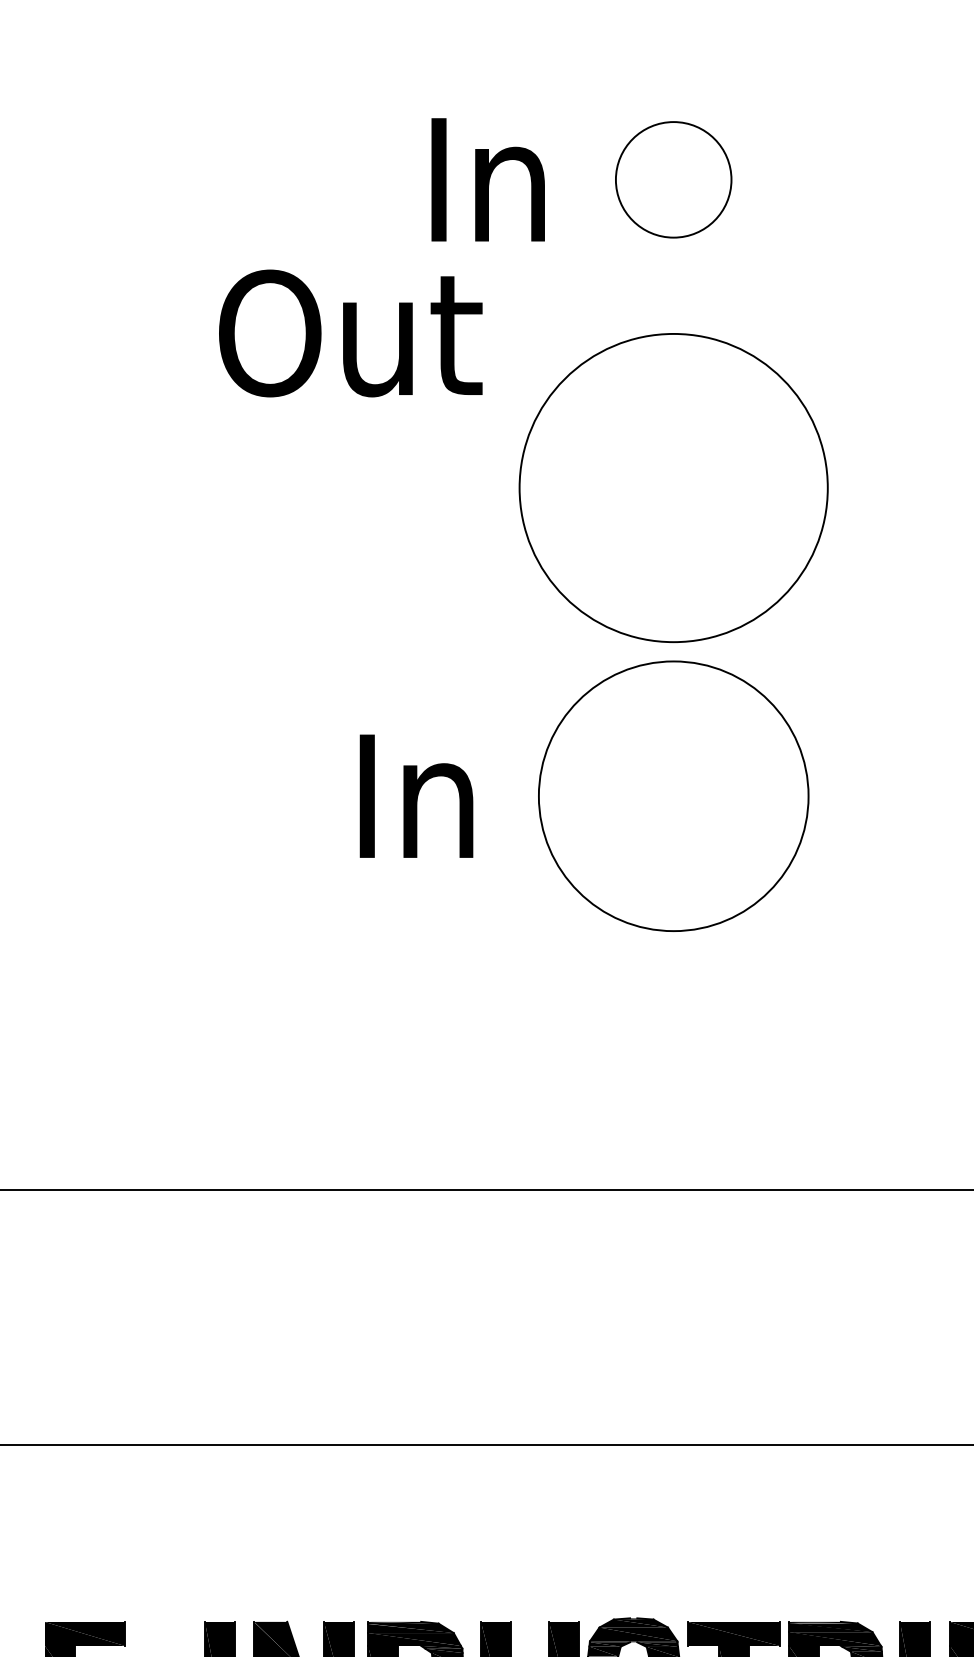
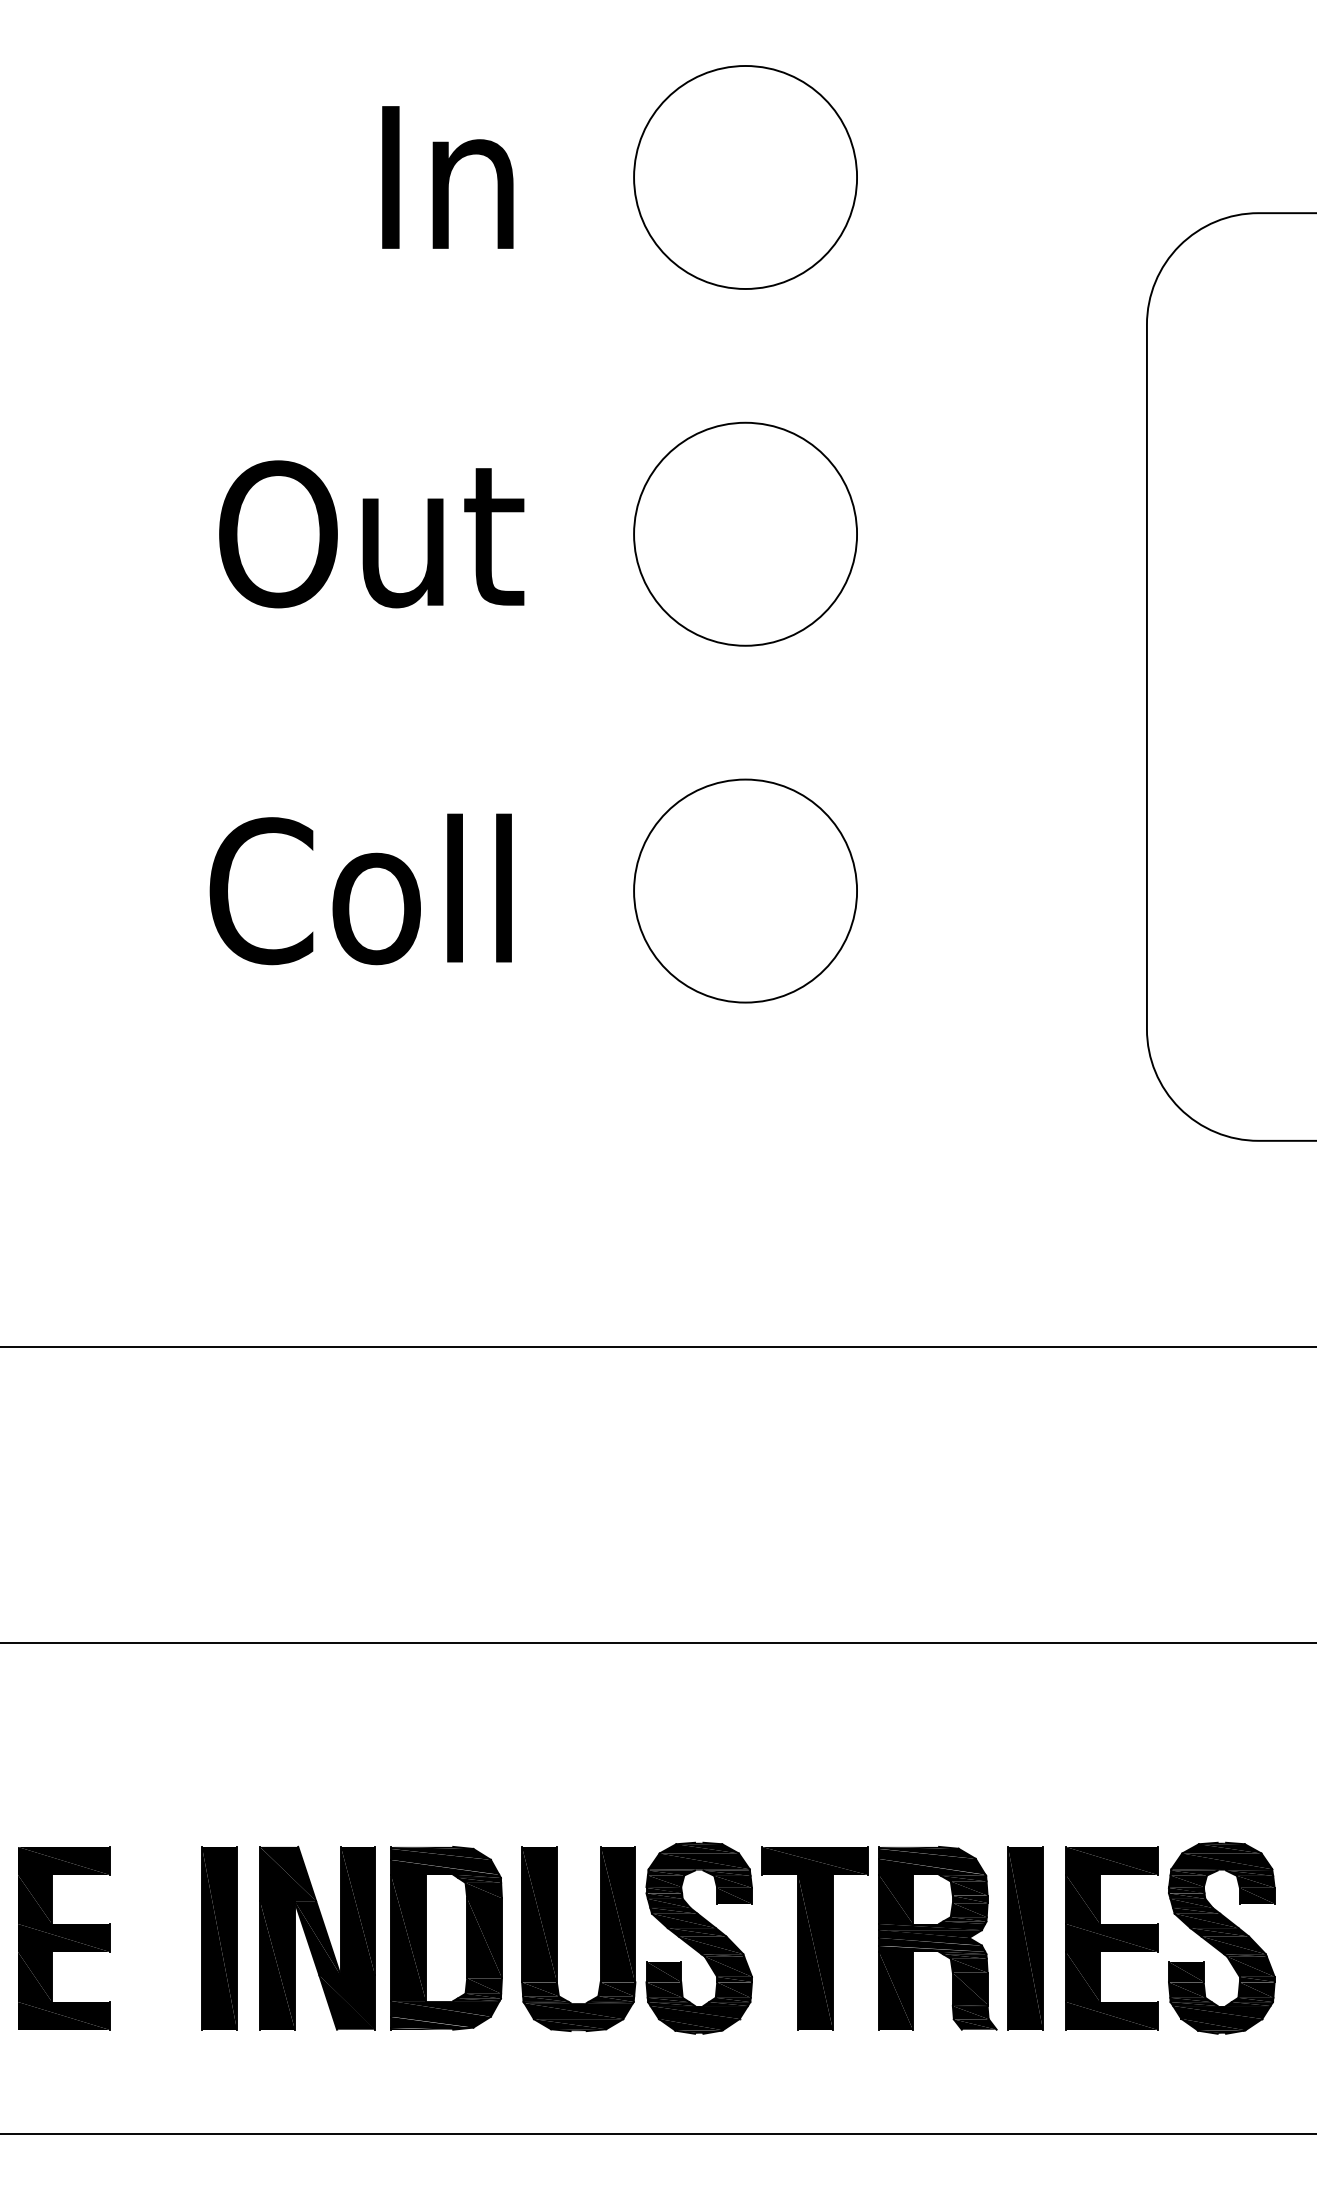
text: (487, 179) -> (447, 177), moved
circle: (673, 179) -> (745, 176), size x1.67
text: (350, 333) -> (371, 534), moved
circle: (673, 487) -> (745, 533), size x0.62
text: (341, 794) -> (361, 889), In -> Coll
circle: (673, 795) -> (745, 890), size x0.71

